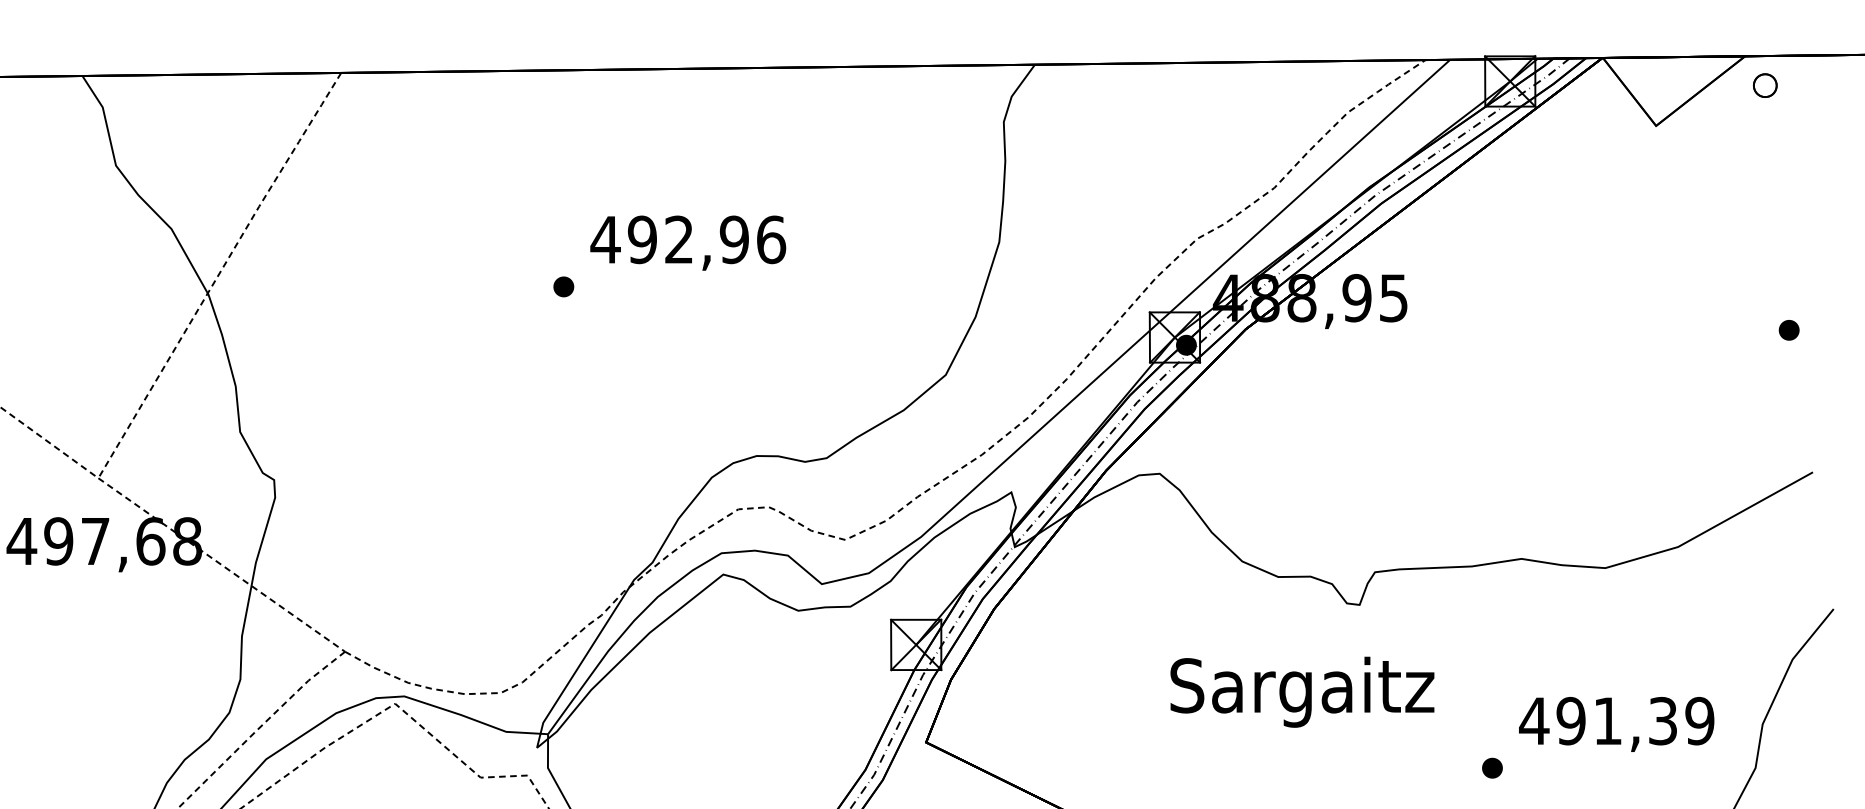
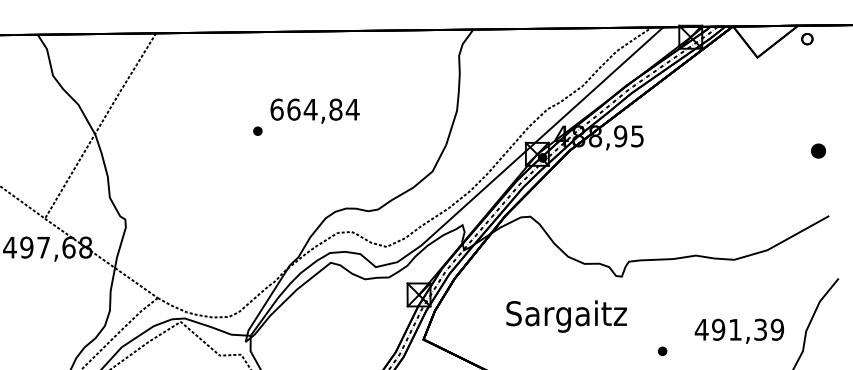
text: (687, 239) -> (314, 109), 492,96 -> 664,84
part: (1787, 329) -> (817, 150), size x1.6
text: (1302, 692) -> (566, 316), moved
part: (1492, 766) -> (662, 350), moved

